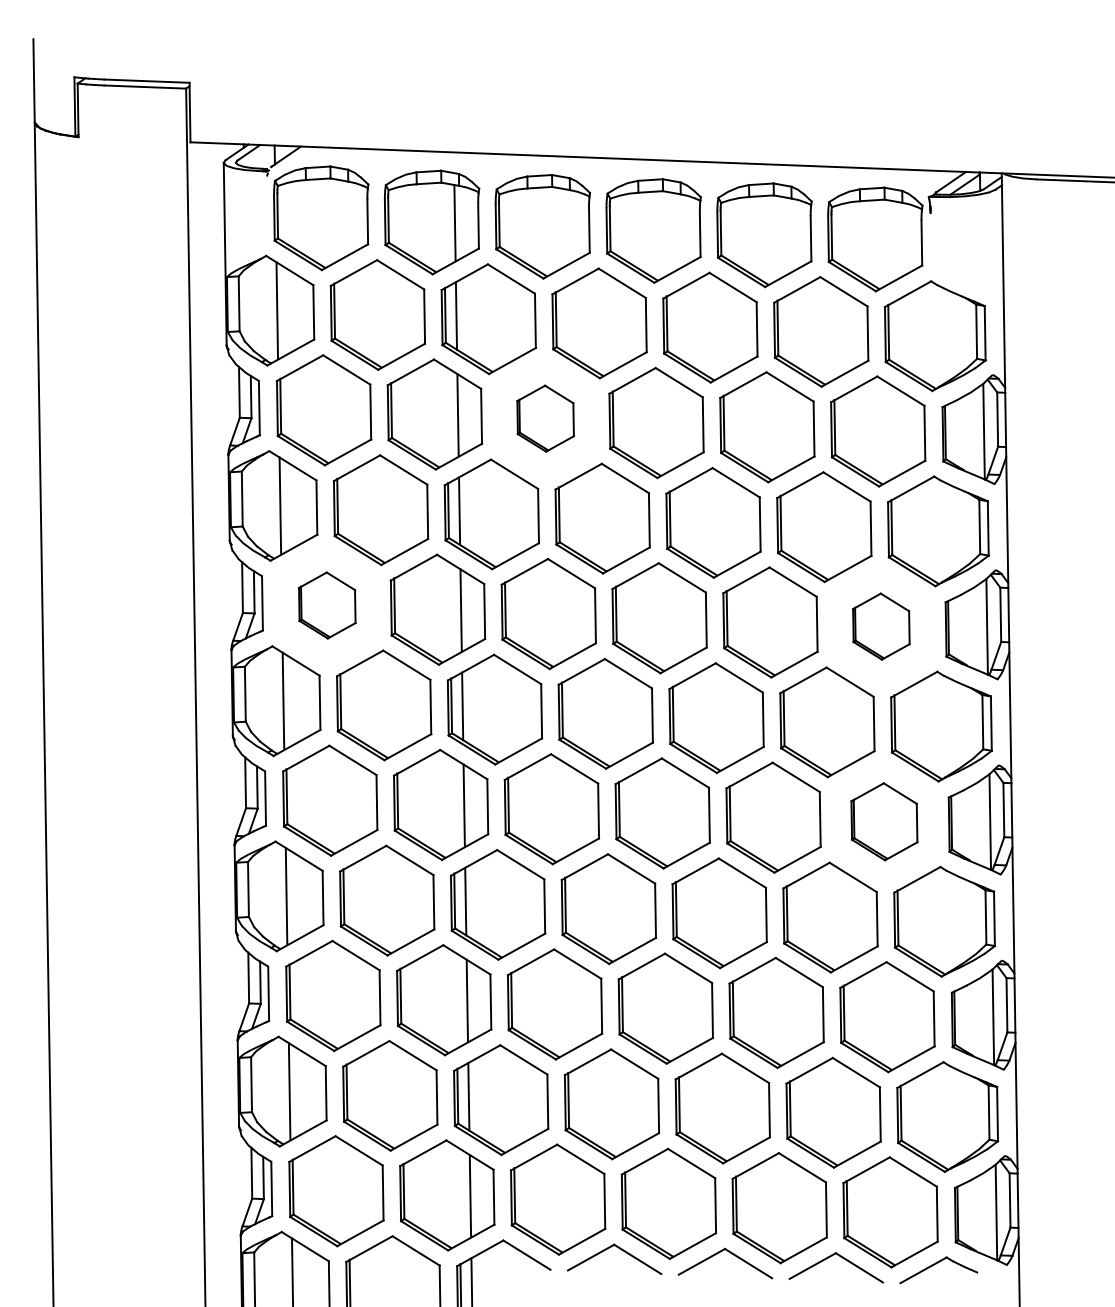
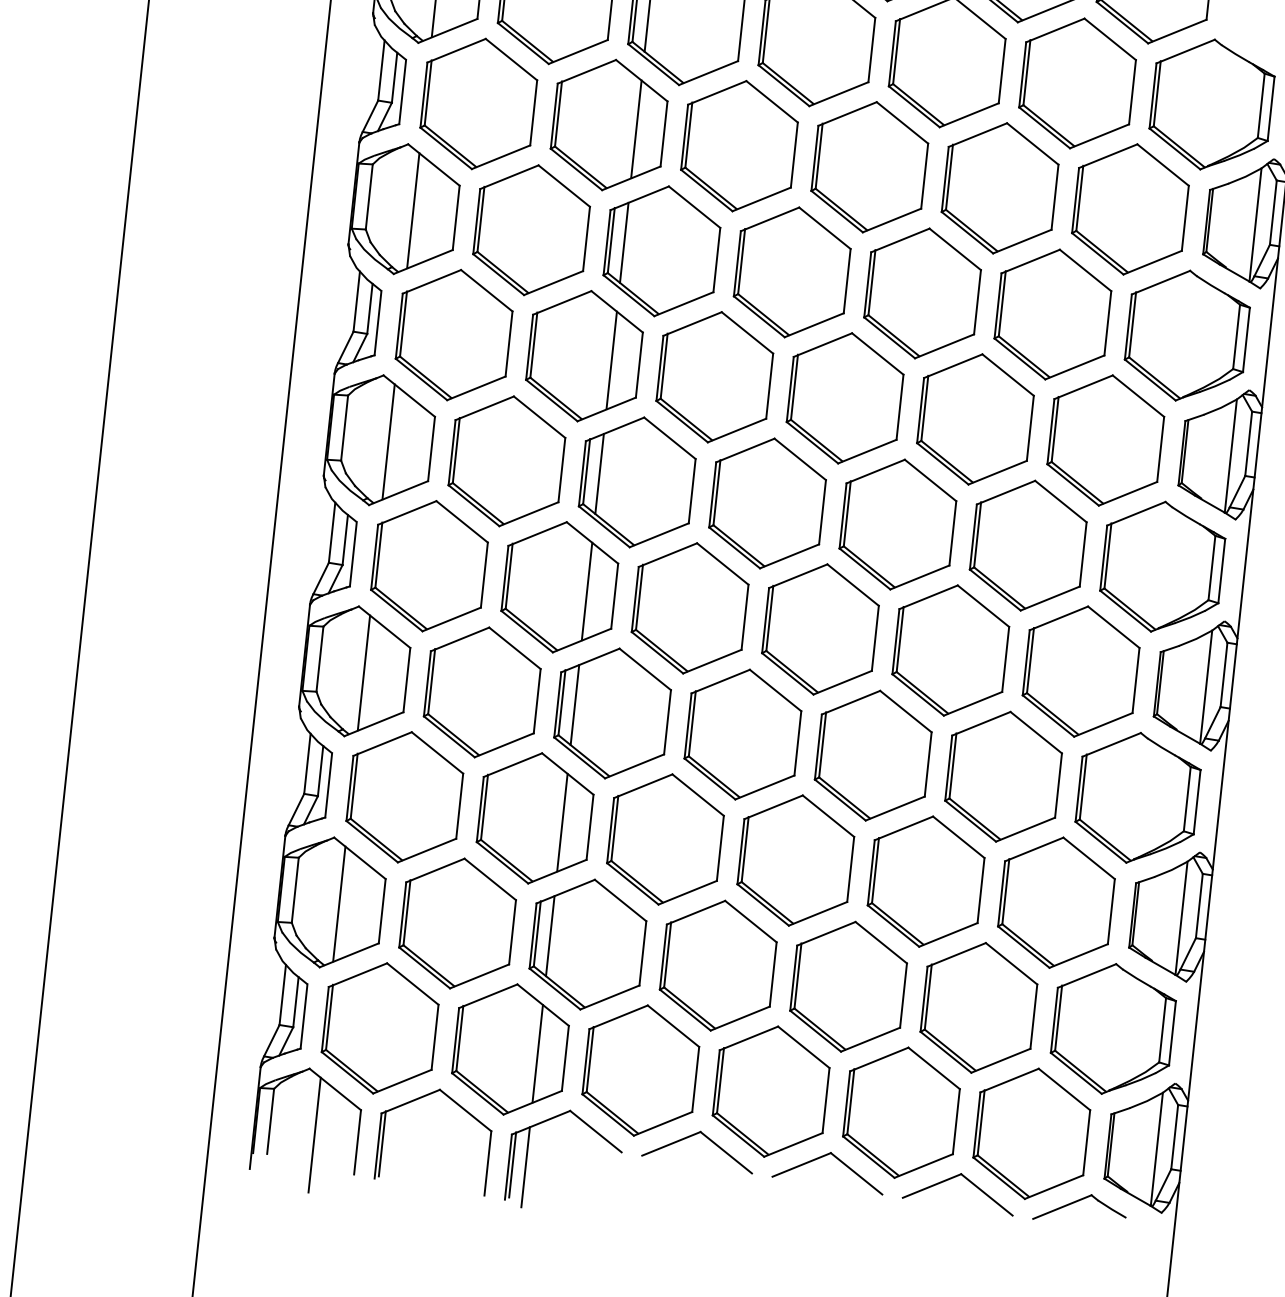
part: (545, 418) -> (739, 145), size x1.67
part: (327, 605) -> (454, 335), size x1.67
part: (881, 626) -> (1106, 440), size x1.67
part: (884, 821) -> (1081, 671), size x1.43

